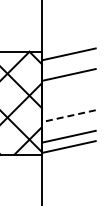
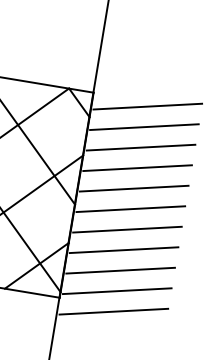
line: (69, 64) -> (144, 127), added
line: (69, 84) -> (137, 166), added
line: (69, 95) -> (134, 188), added
line: (69, 105) -> (130, 208), added
line: (69, 116) -> (127, 230), dashed -> solid
line: (69, 126) -> (124, 250), added
line: (69, 157) -> (113, 312), added

